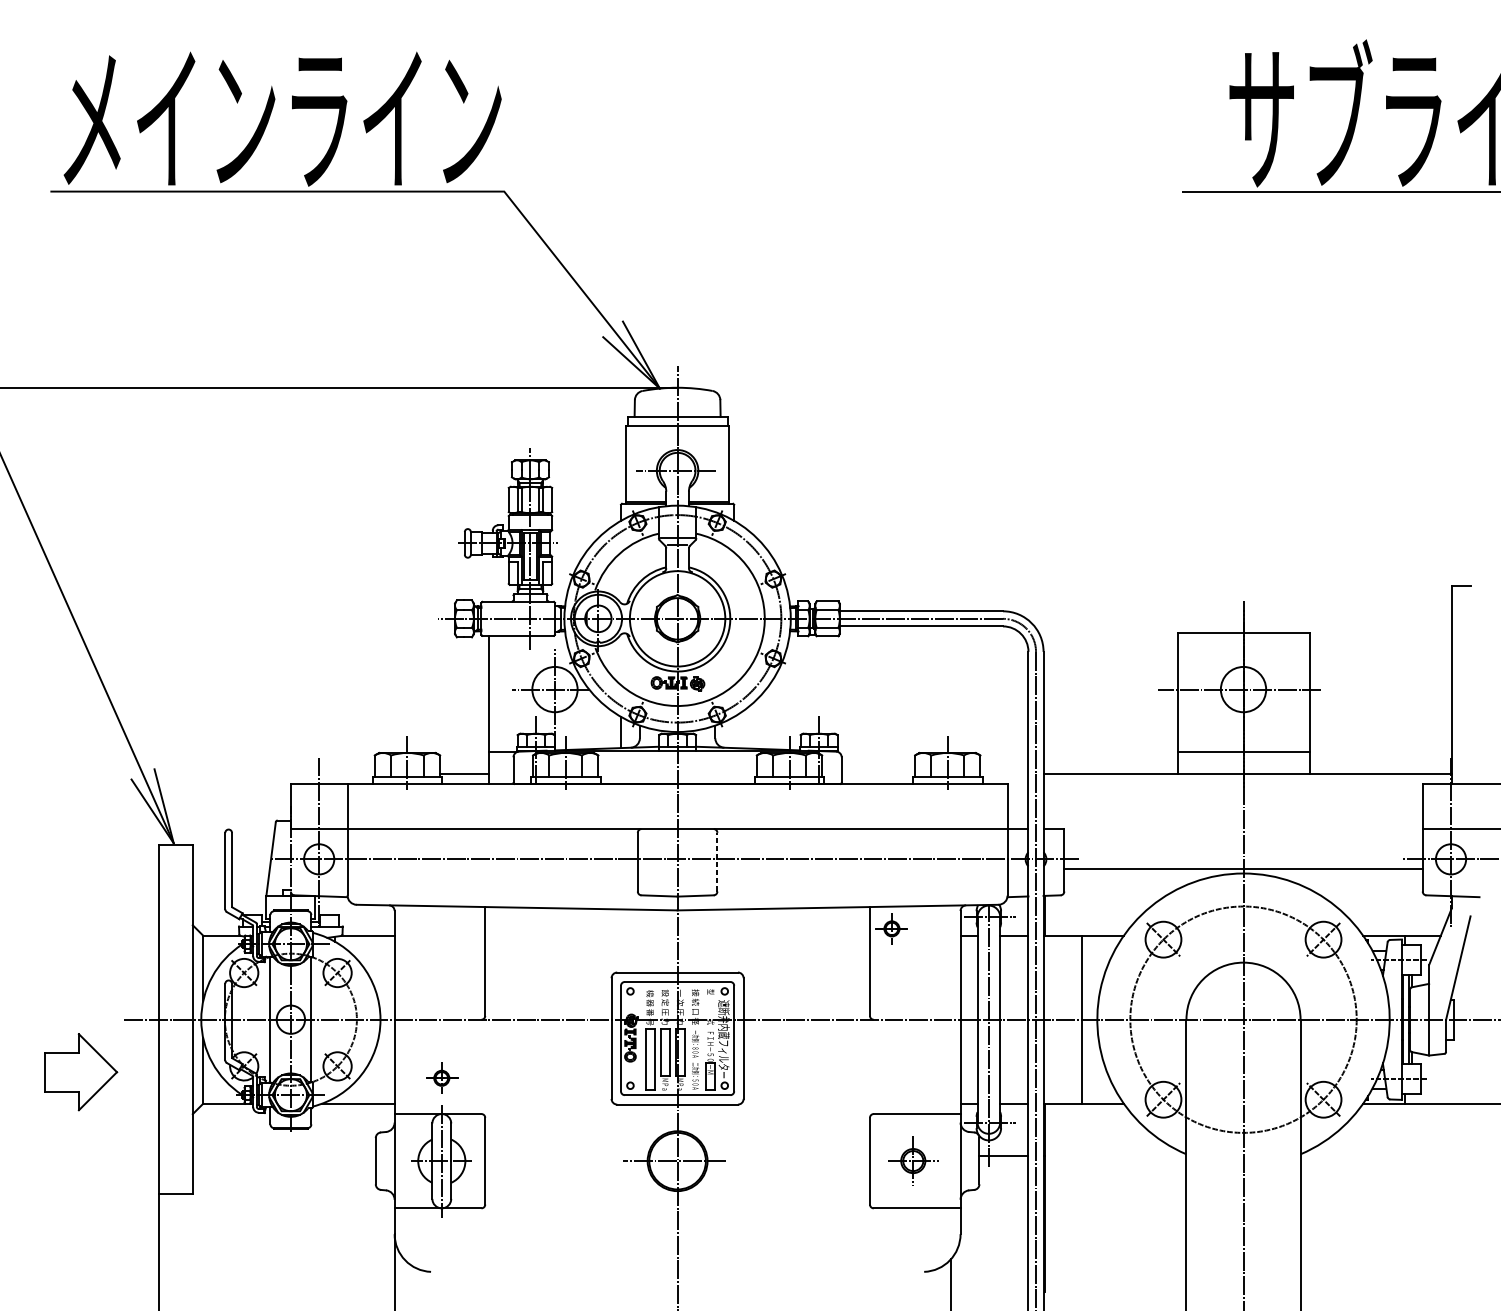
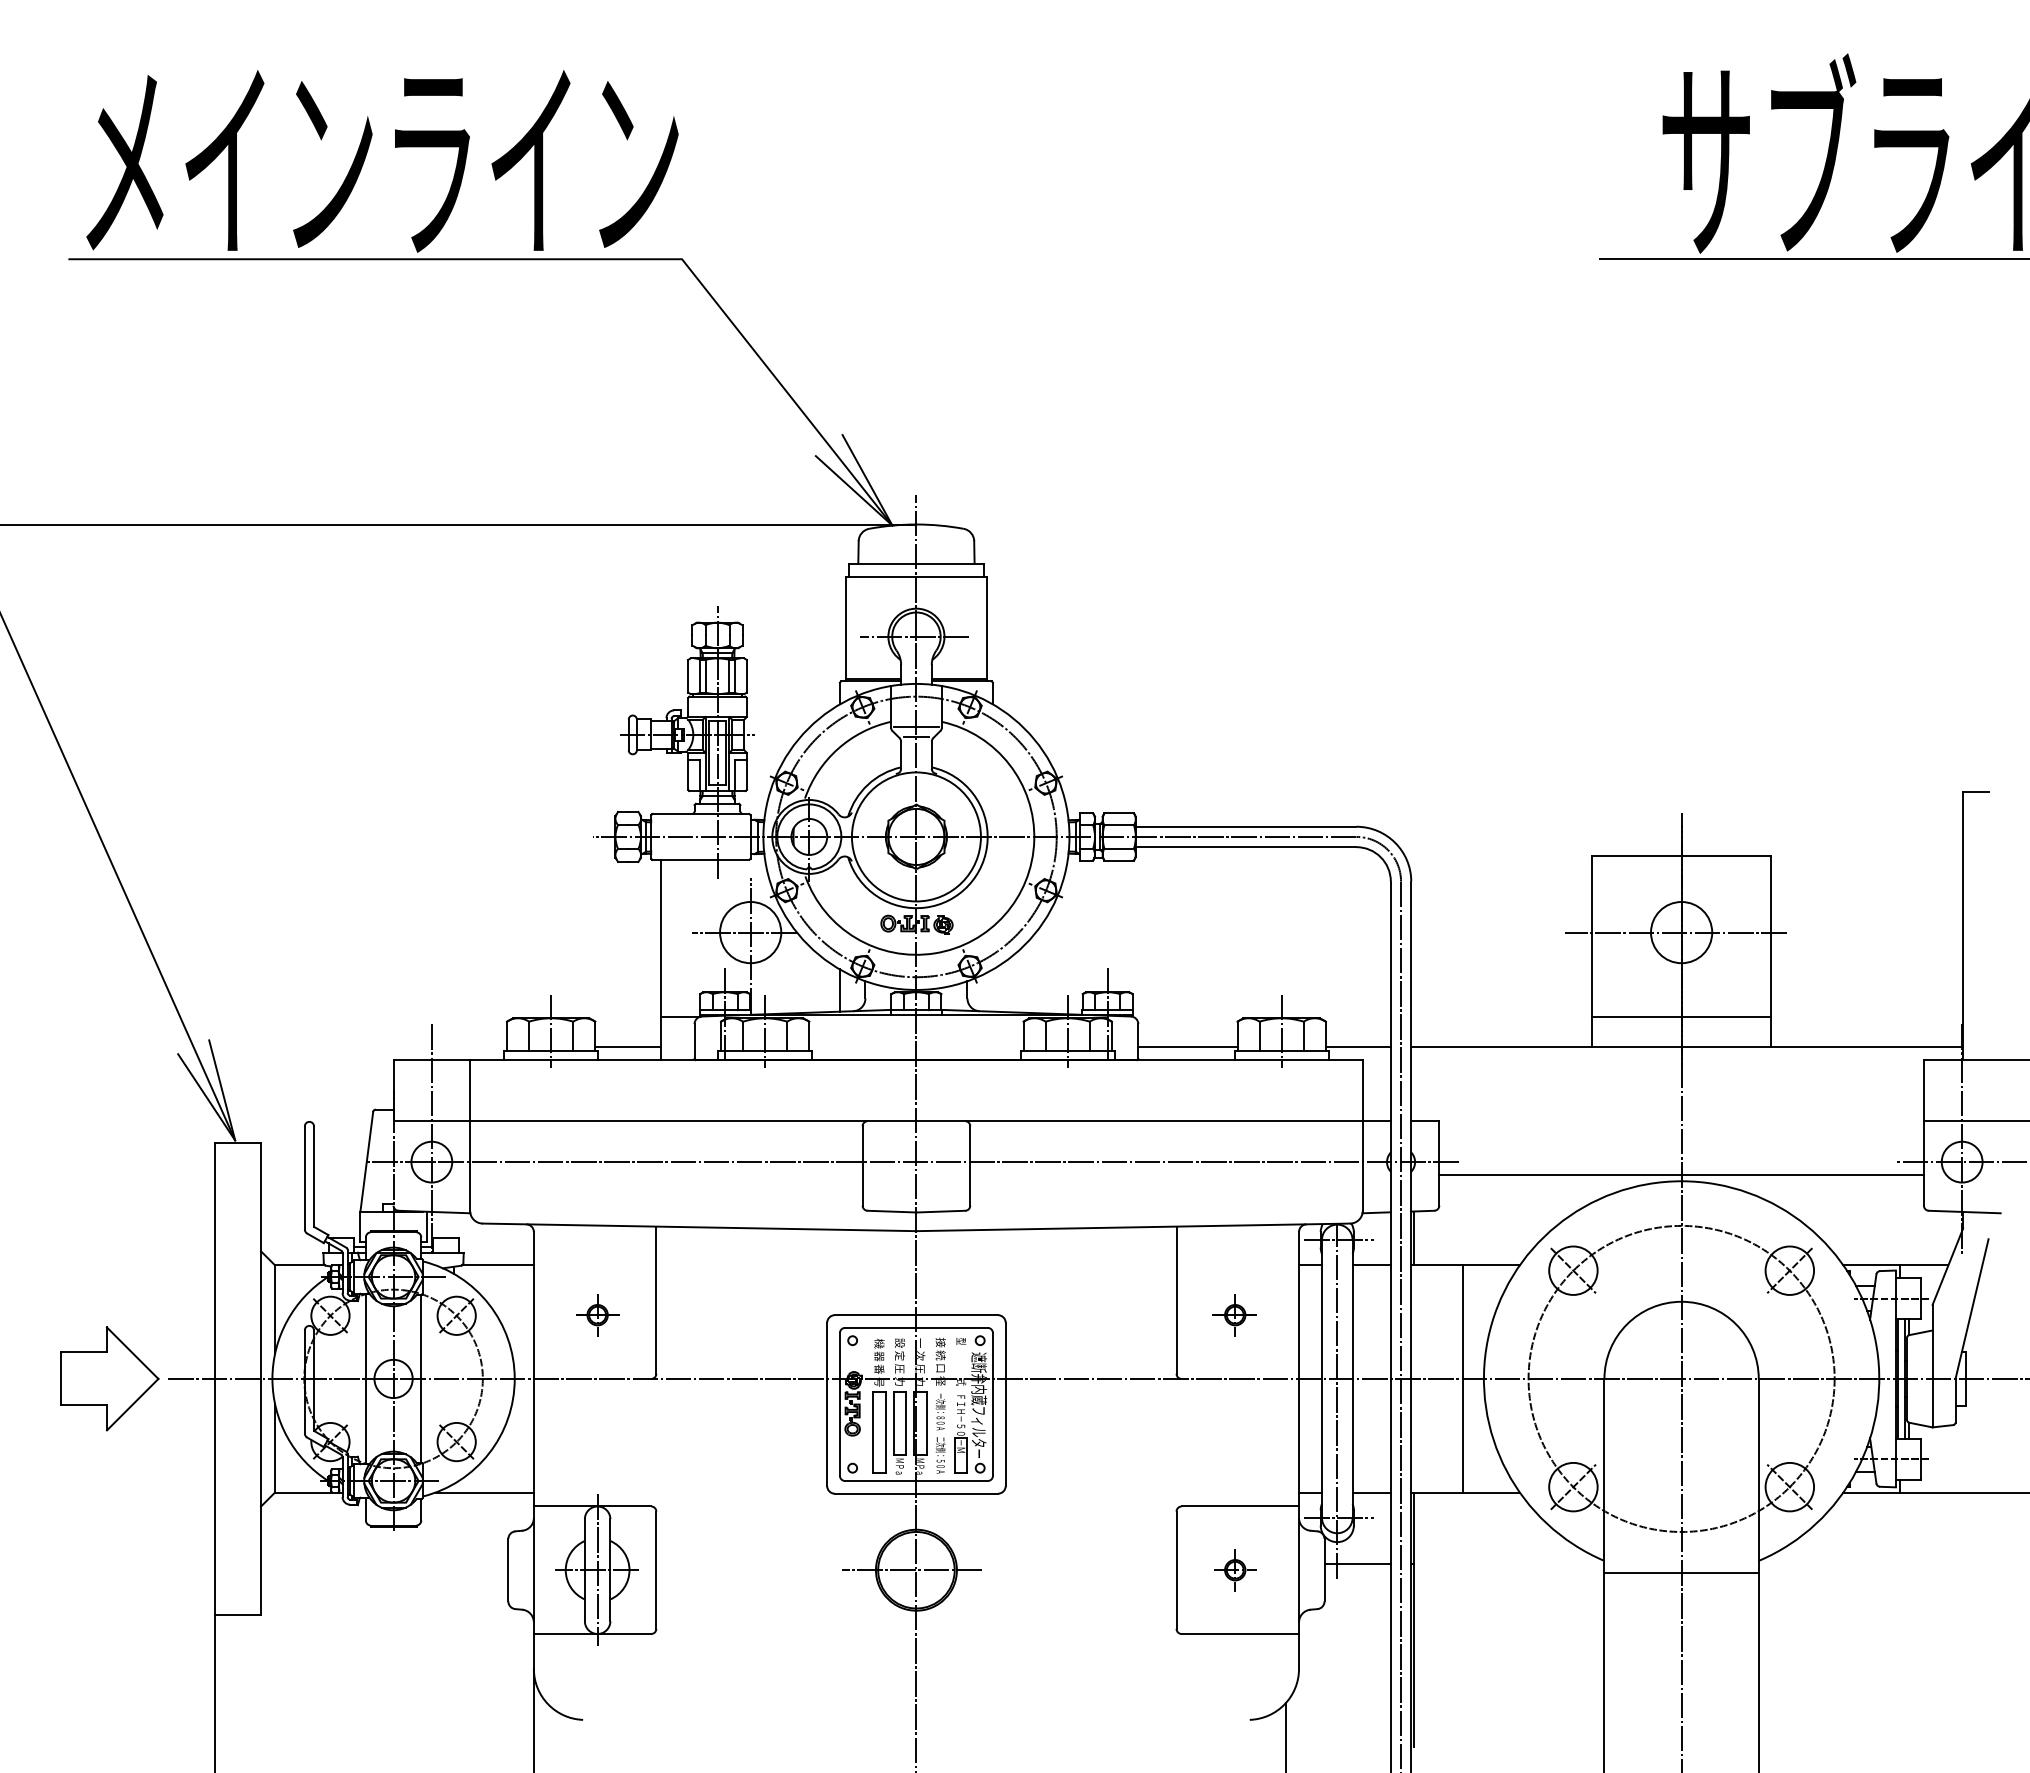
line: (878, 774) -> (1187, 1047), added
line: (1003, 774) -> (1357, 1047), added
line: (717, 861) -> (970, 1165), dashed -> solid
part: (891, 929) -> (1234, 1315), moved
part: (80, 1071) -> (109, 1378), moved
part: (441, 1078) -> (597, 1315), moved
part: (913, 1161) -> (1235, 1570), size x0.62
line: (1243, 1163) -> (1681, 1573), added

